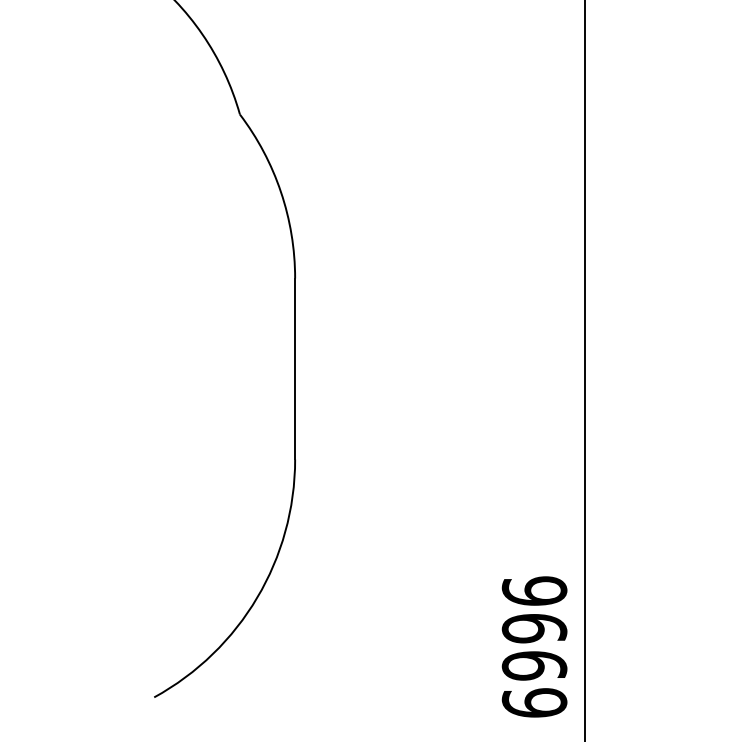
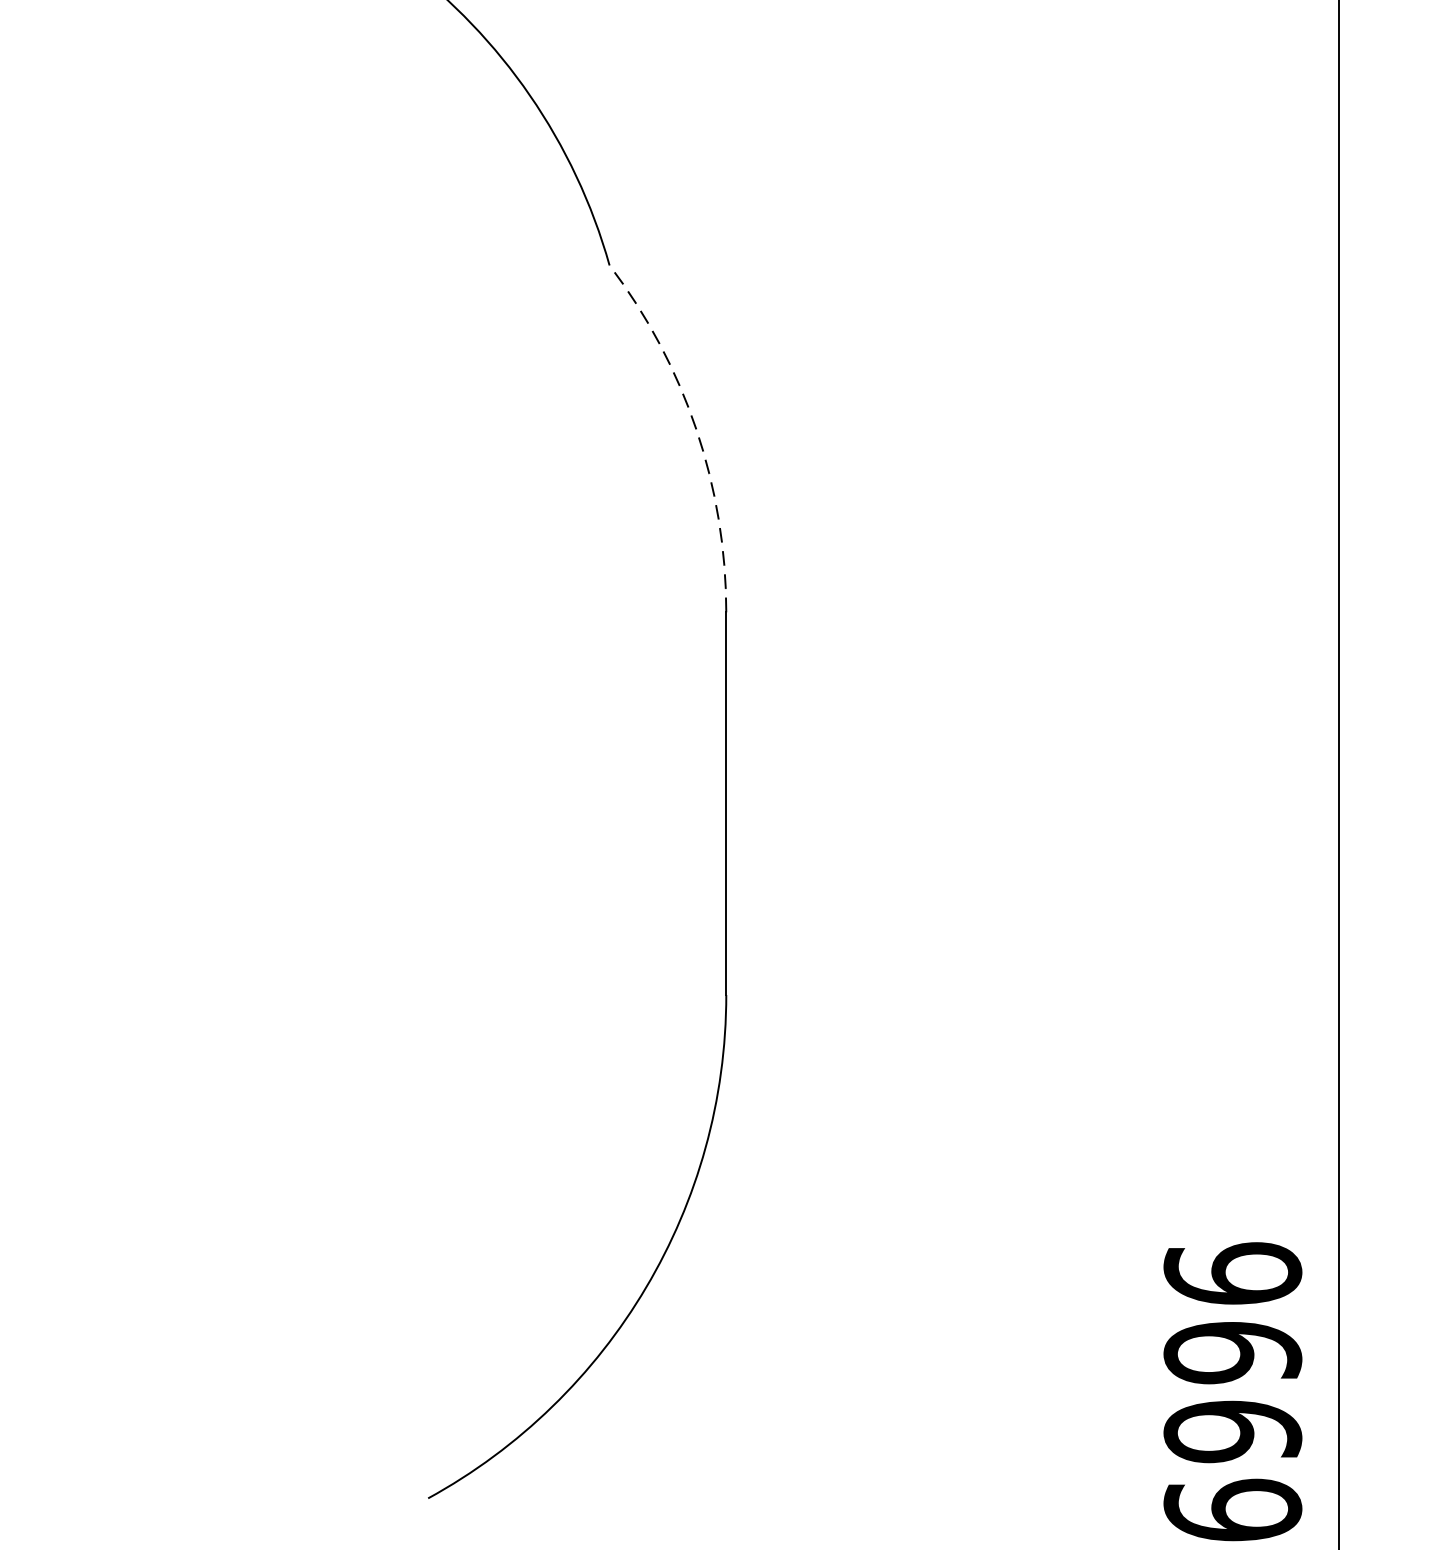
arc: (280, 192) -> (695, 430), solid -> dashed

